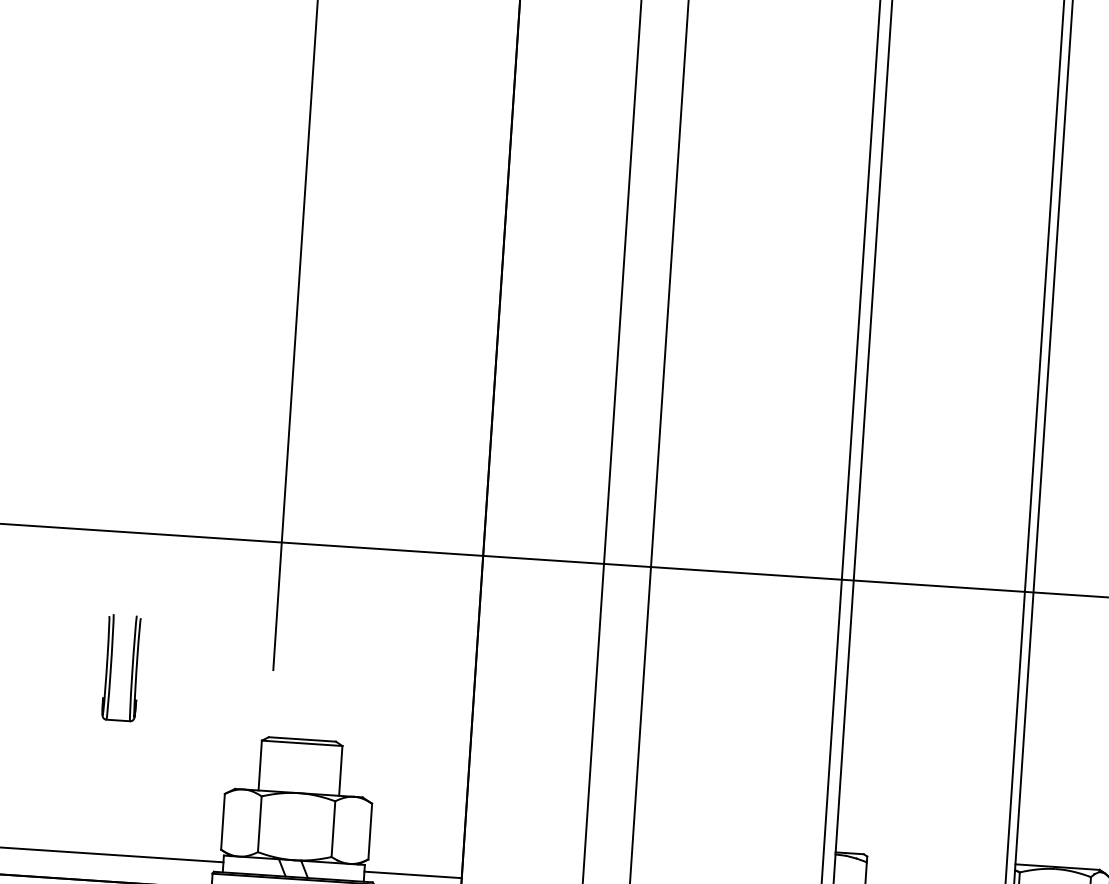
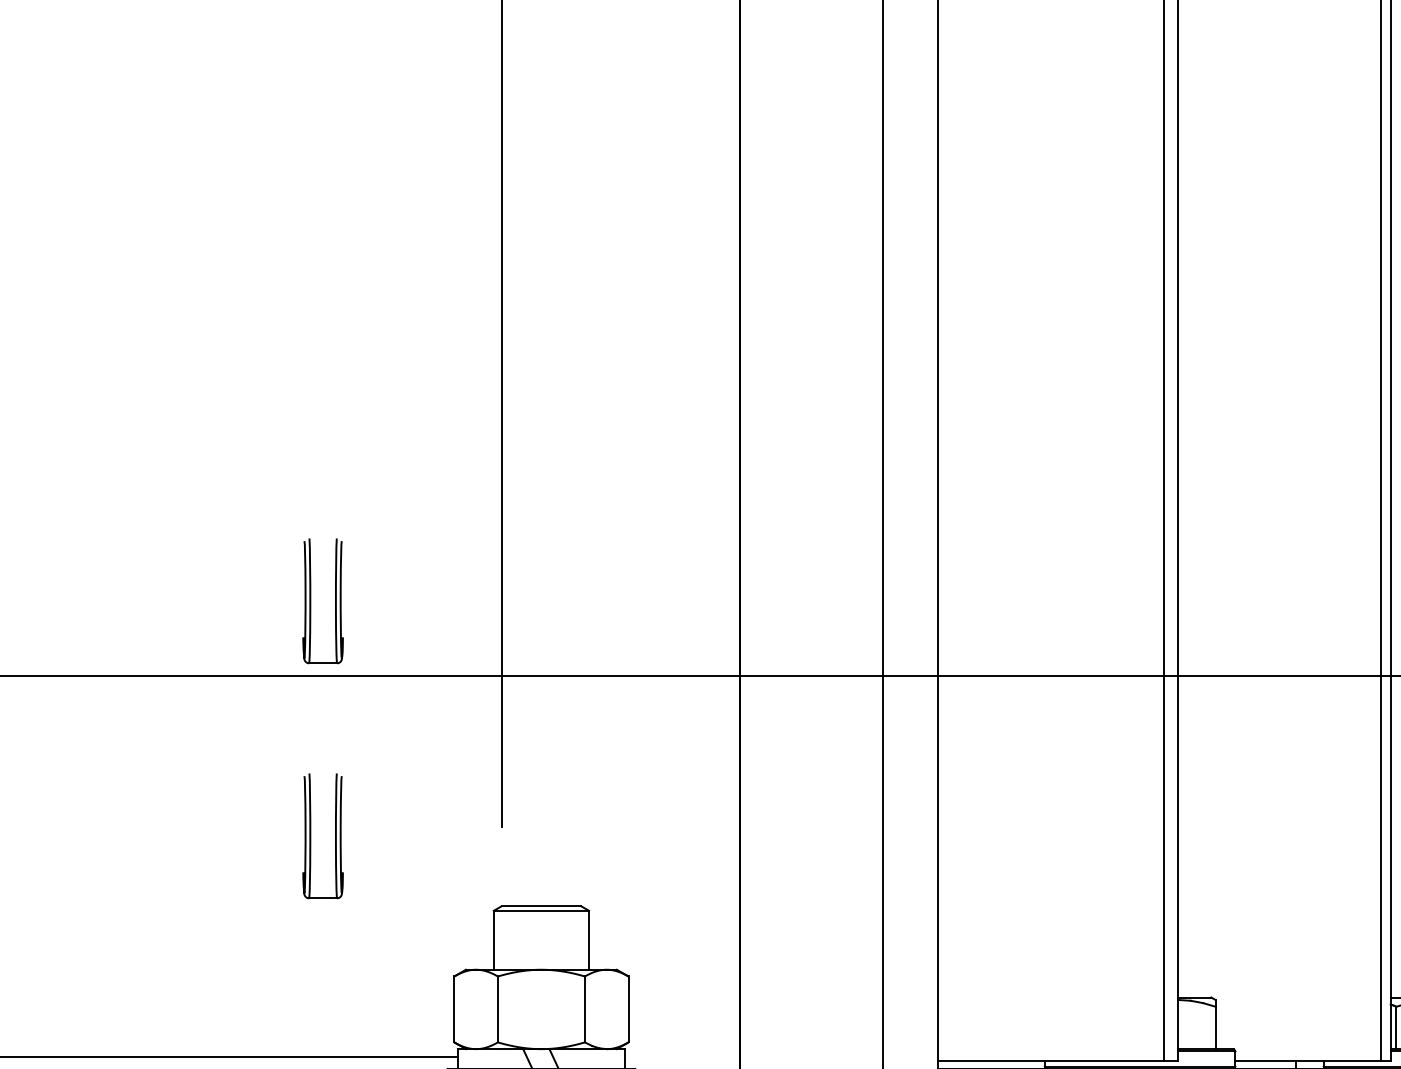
part: (125, 468) -> (311, 601), added
line: (412, 875) -> (681, 1057), removed

